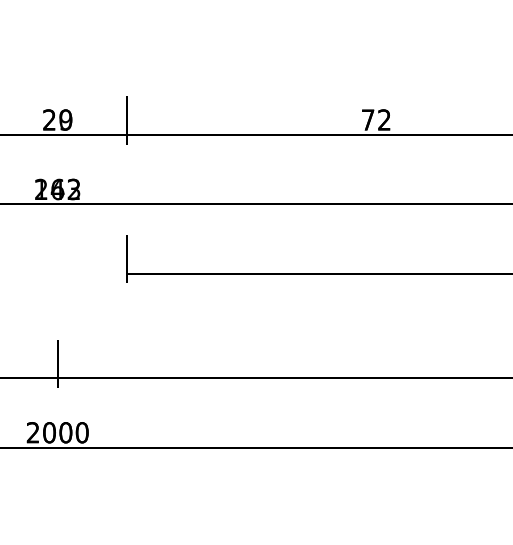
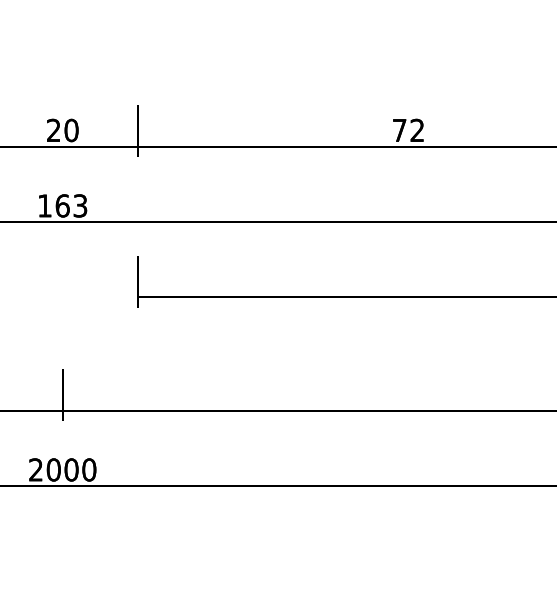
text: (65, 120) -> (71, 130), 29 -> 20
text: (57, 189) -> (62, 205), 242 -> 163

